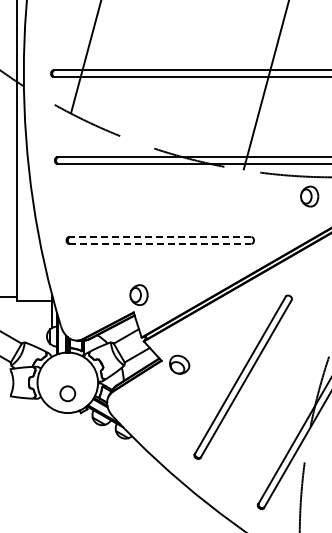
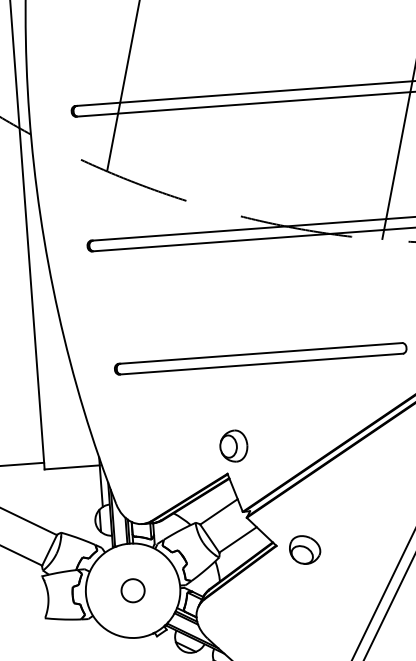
line: (159, 237) -> (259, 354), dashed -> solid
line: (160, 243) -> (261, 363), dashed -> solid
circle: (67, 393) -> (132, 590), moved

